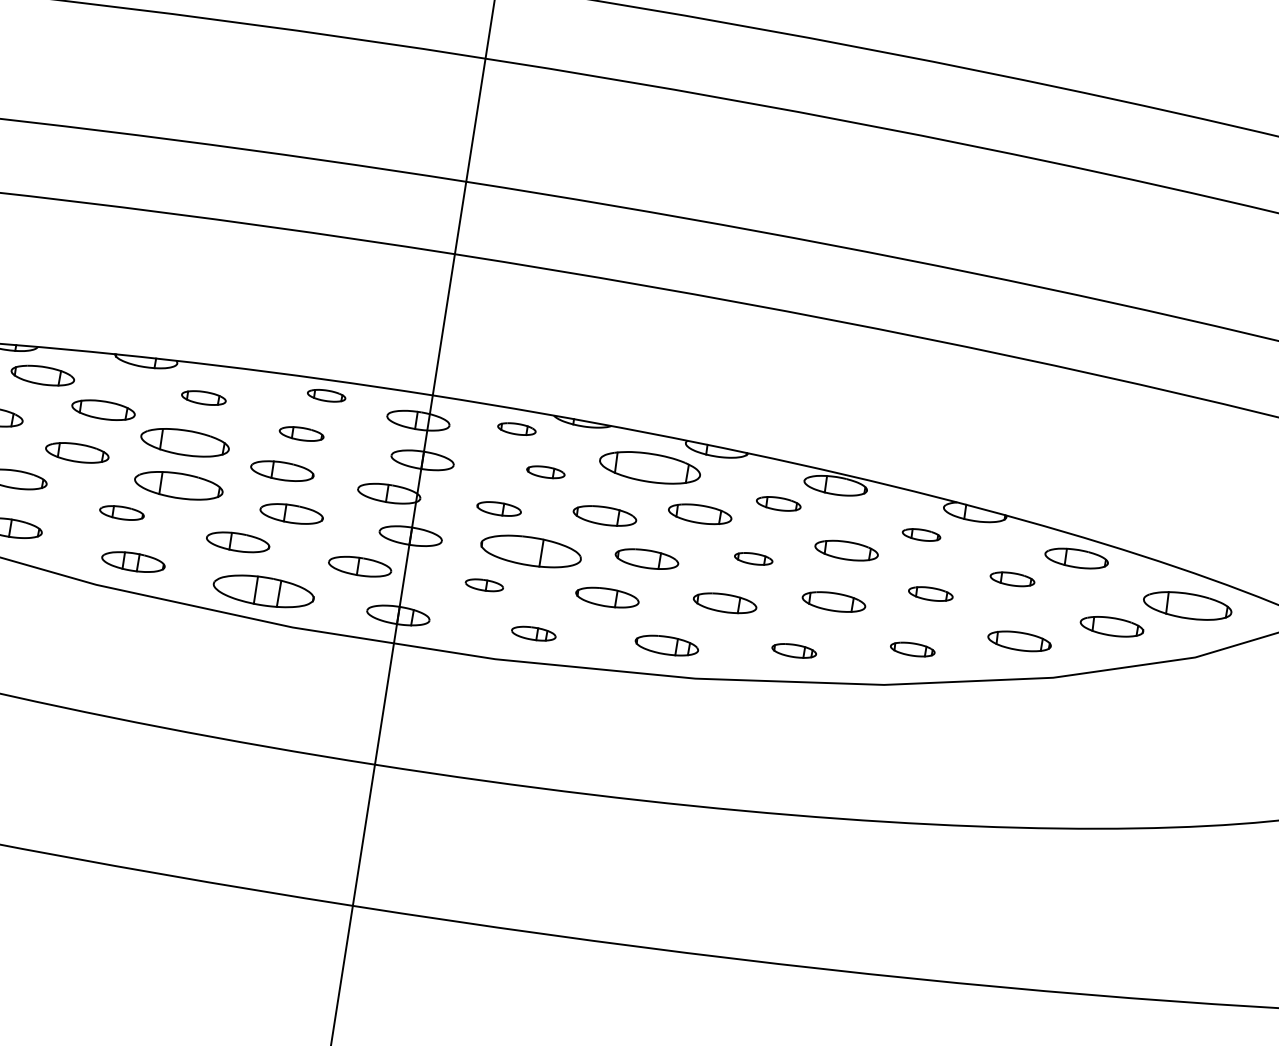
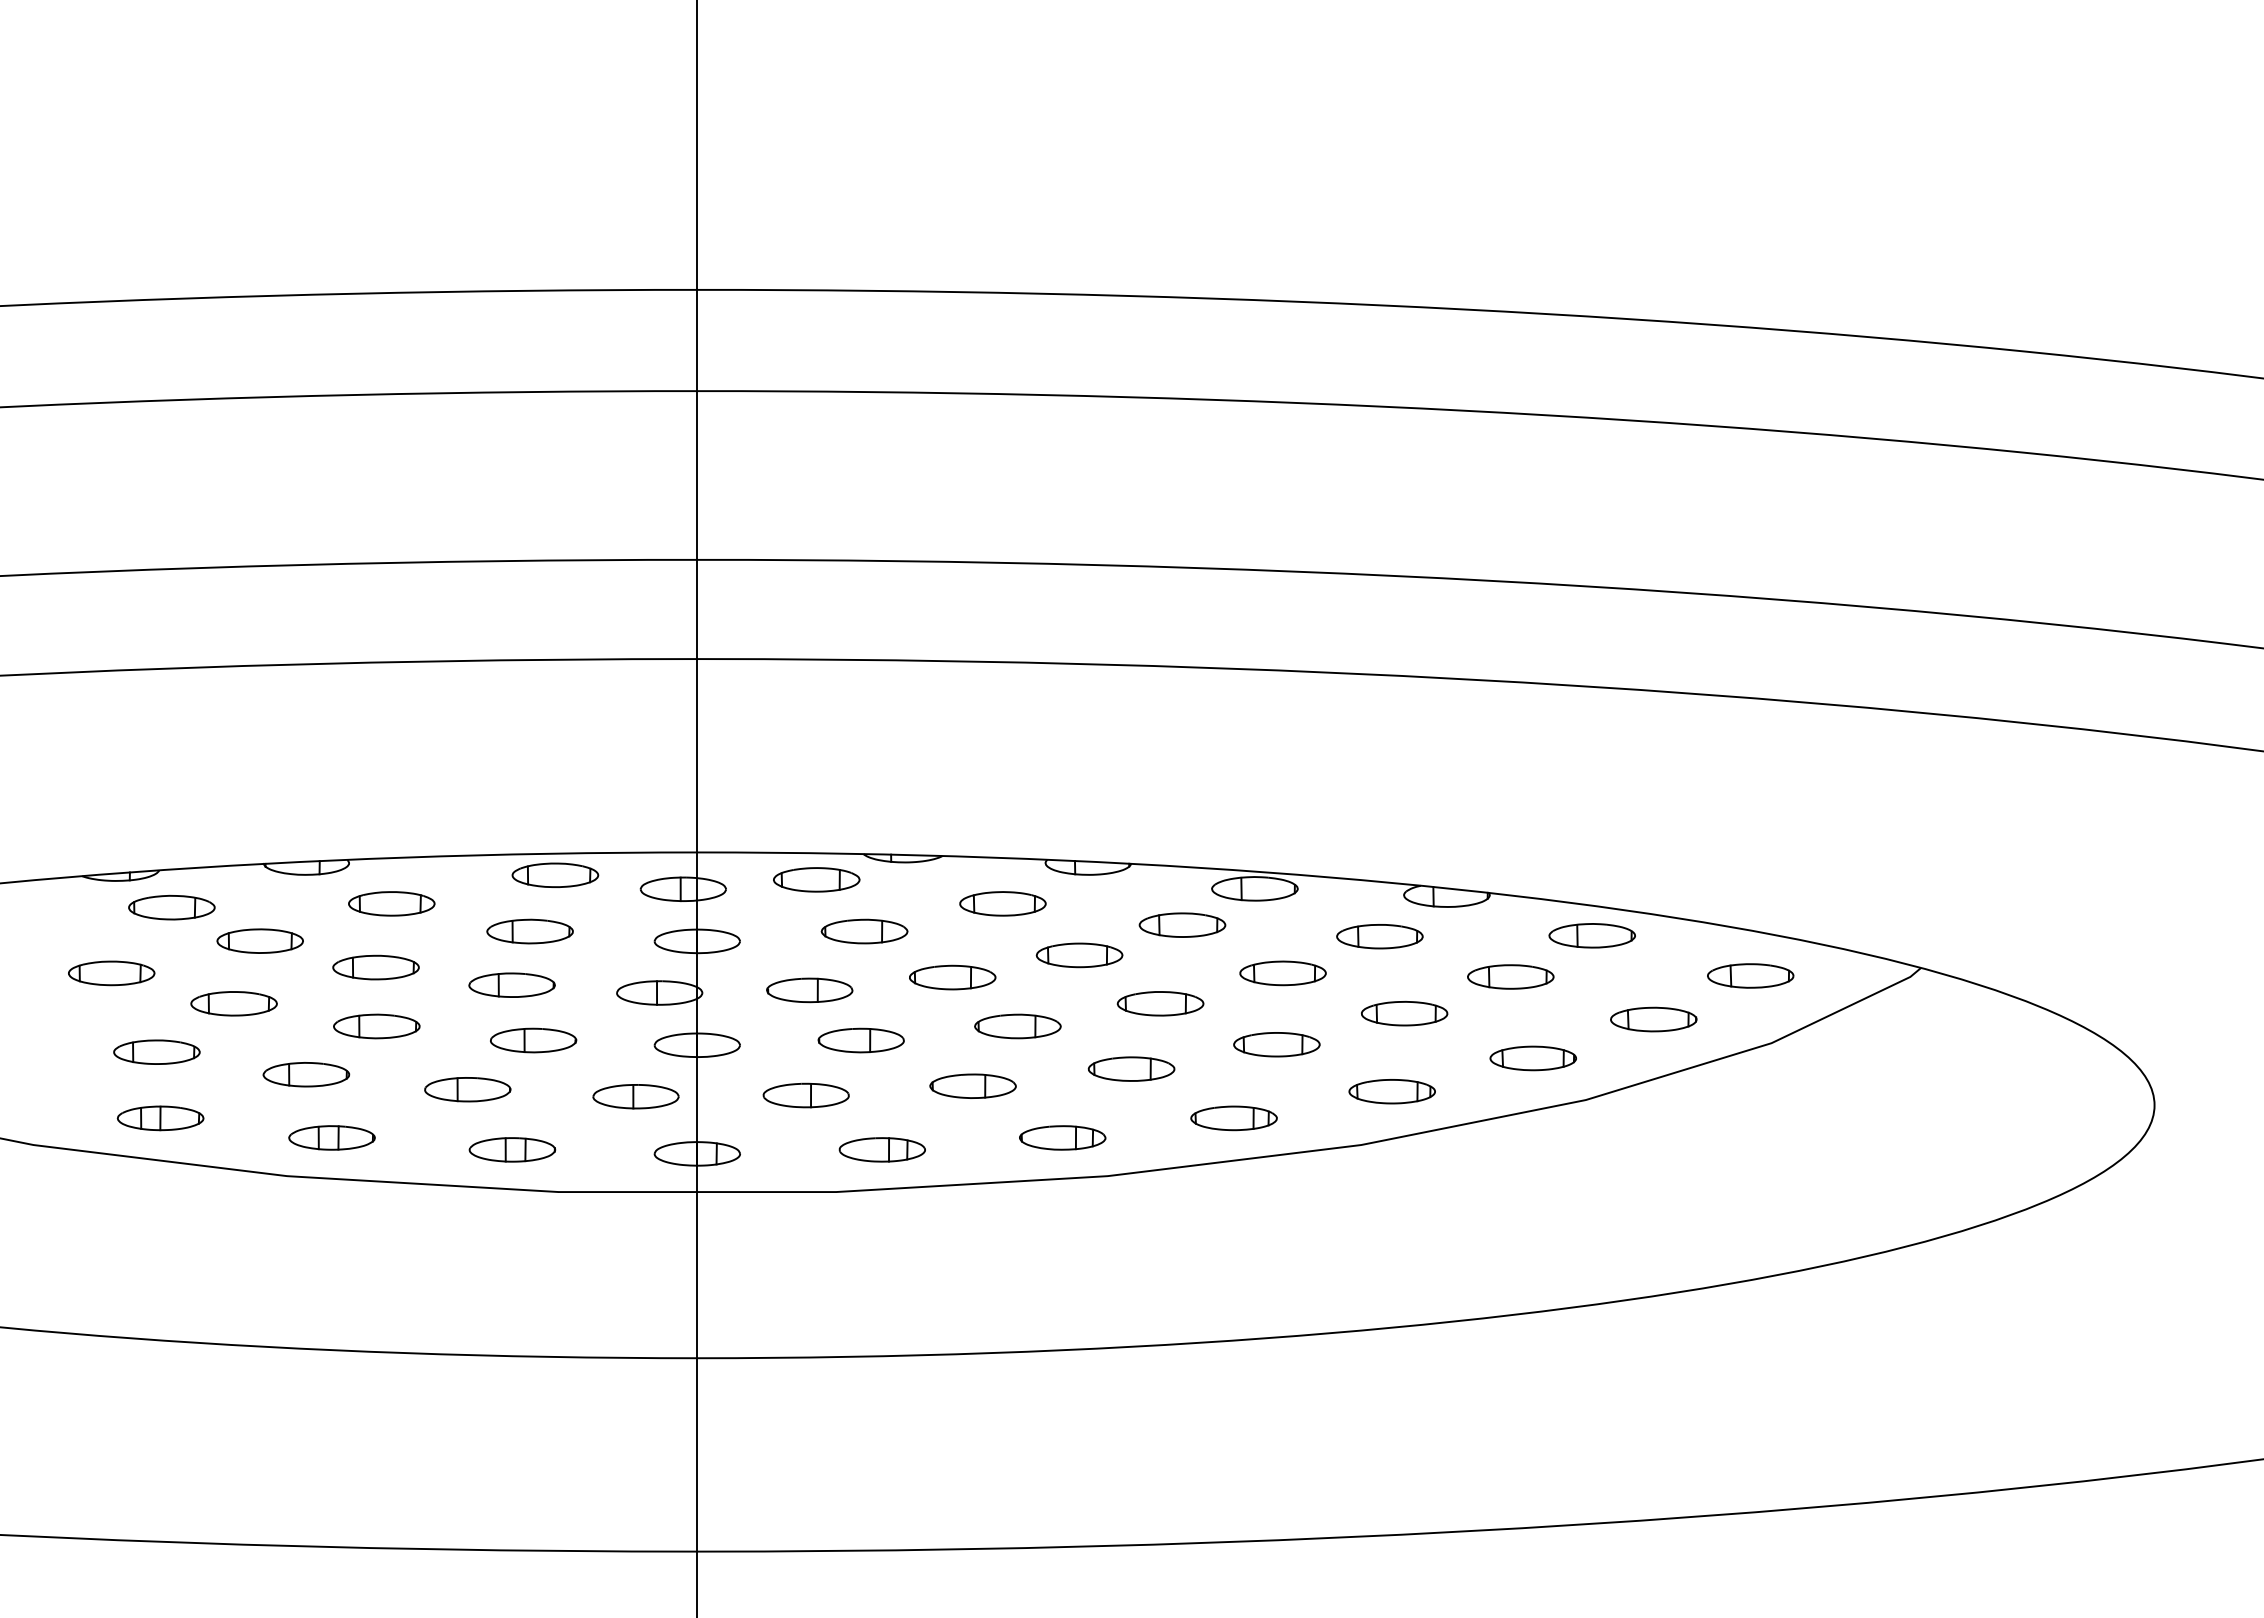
part: (326, 395) -> (555, 874), size x1.67
part: (203, 397) -> (391, 903), size x1.43
part: (516, 428) -> (816, 879), size x1.67
part: (301, 433) -> (529, 931), size x1.43
part: (184, 442) -> (375, 967), size x0.71
part: (649, 467) -> (1002, 903), size x0.62
part: (545, 472) -> (864, 931), size x1.67
part: (178, 485) -> (376, 1026), size x0.71
part: (778, 503) -> (1182, 924), size x1.43
part: (498, 509) -> (809, 990), size x1.43
part: (122, 512) -> (306, 1074), size x1.43
part: (921, 534) -> (1379, 936), size x1.67
part: (530, 551) -> (860, 1040), size x0.62
part: (753, 558) -> (1160, 1003), size x1.67
part: (1012, 578) -> (1510, 976), size x1.43
part: (483, 585) -> (805, 1095), size x1.67
part: (263, 591) -> (512, 1149), size x0.62
part: (930, 593) -> (1404, 1013), size x1.43
part: (1187, 605) -> (1750, 975), size x0.71
part: (533, 633) -> (881, 1149), size x1.43
part: (912, 649) -> (1391, 1091), size x1.43
part: (793, 650) -> (1233, 1118), size x1.43

